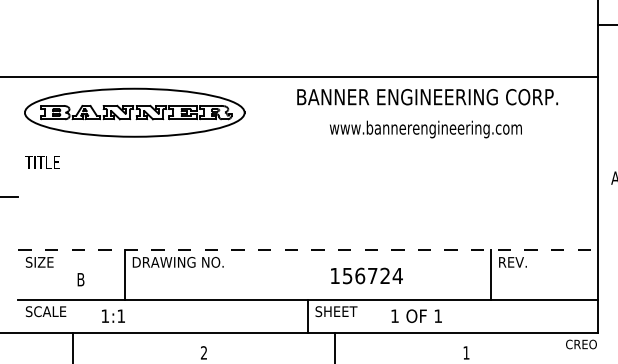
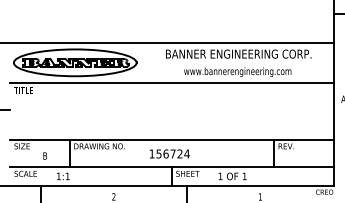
line: (307, 149) -> (171, 83), added
line: (307, 250) -> (171, 139), dashed -> solid
text: (366, 275) -> (169, 153), moved

